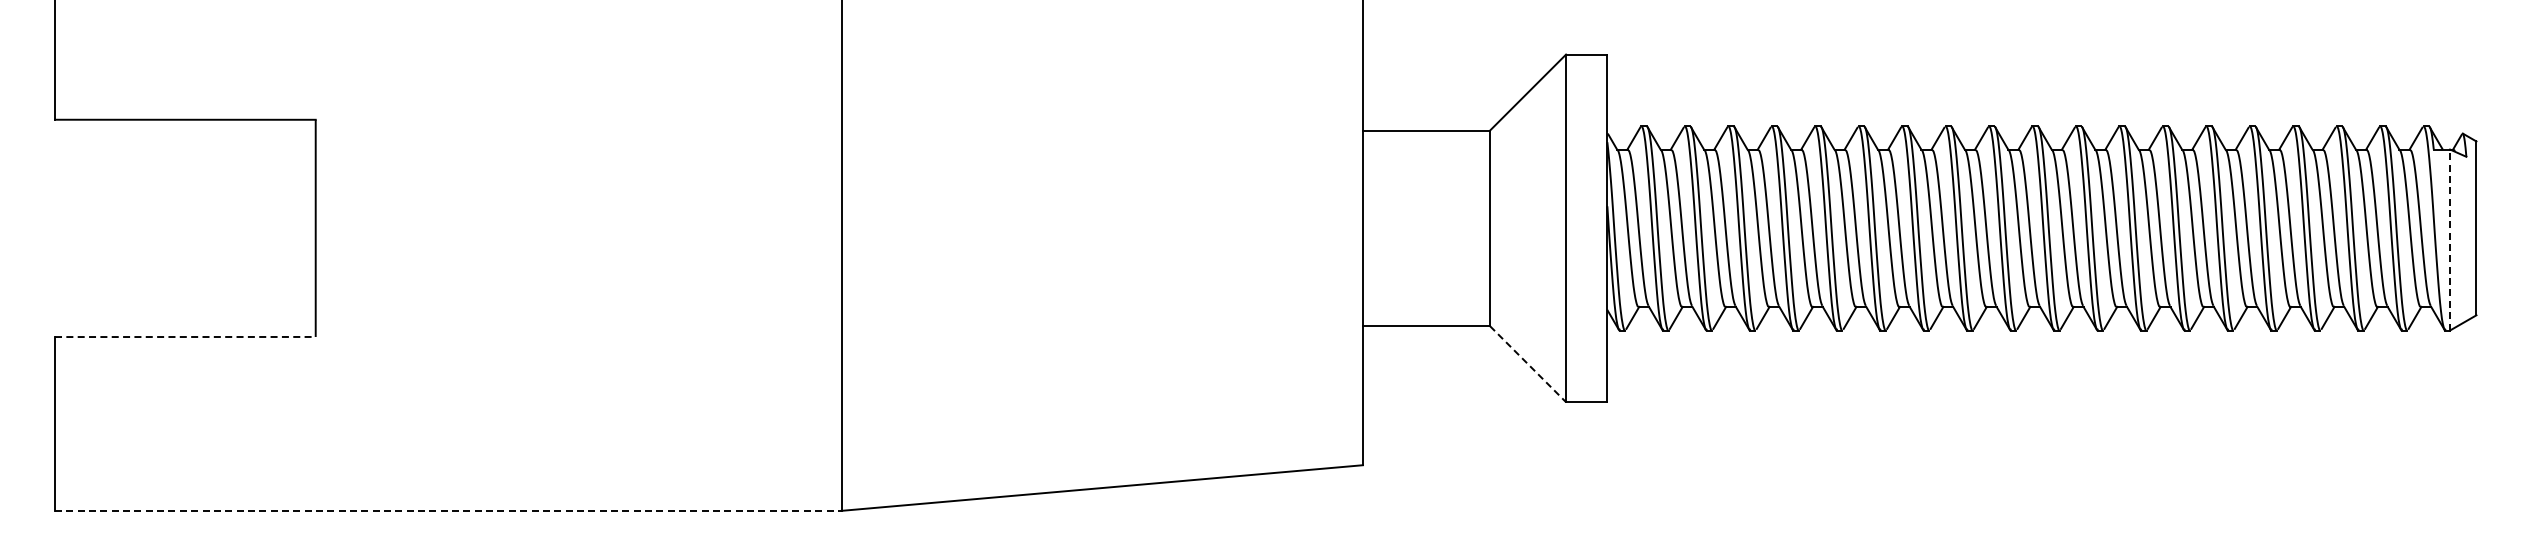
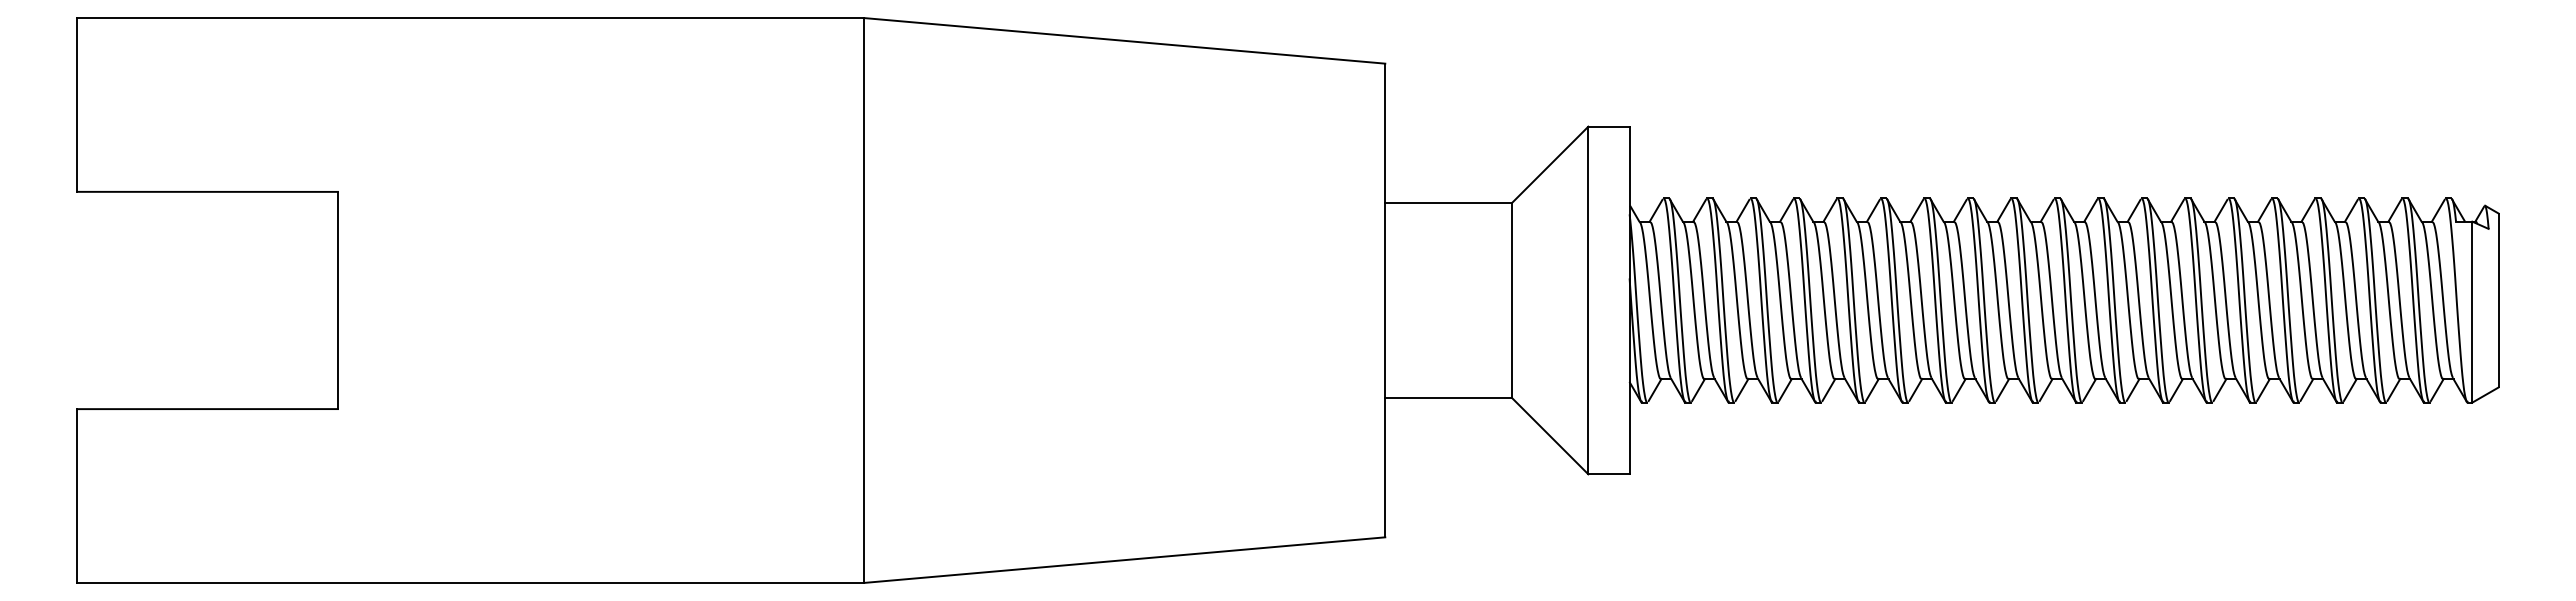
line: (2450, 239) -> (2472, 311), dashed -> solid
line: (186, 337) -> (208, 409), dashed -> solid
line: (1528, 364) -> (1550, 436), dashed -> solid
line: (449, 510) -> (471, 582), dashed -> solid

